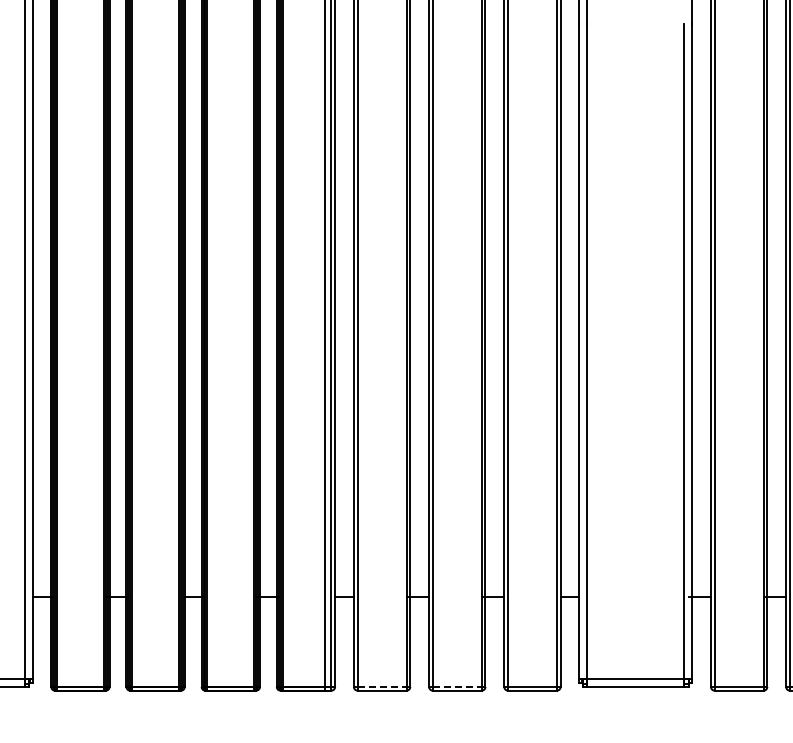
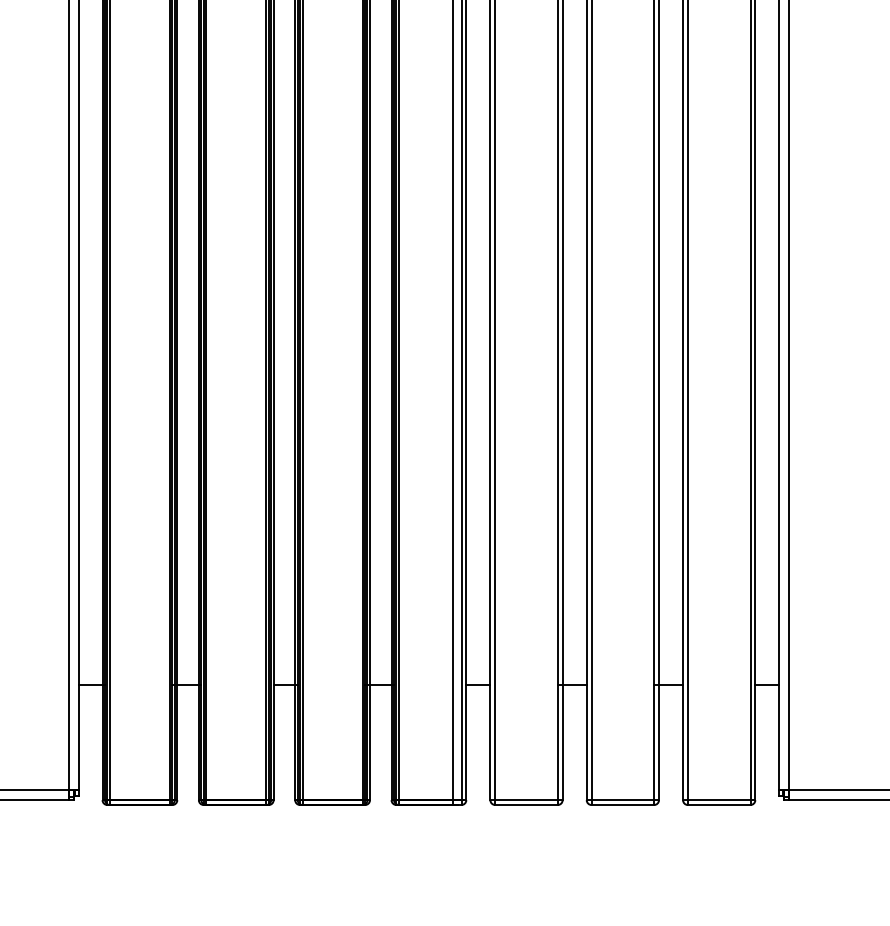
line: (382, 686) -> (527, 799), dashed -> solid
line: (457, 686) -> (623, 799), dashed -> solid

